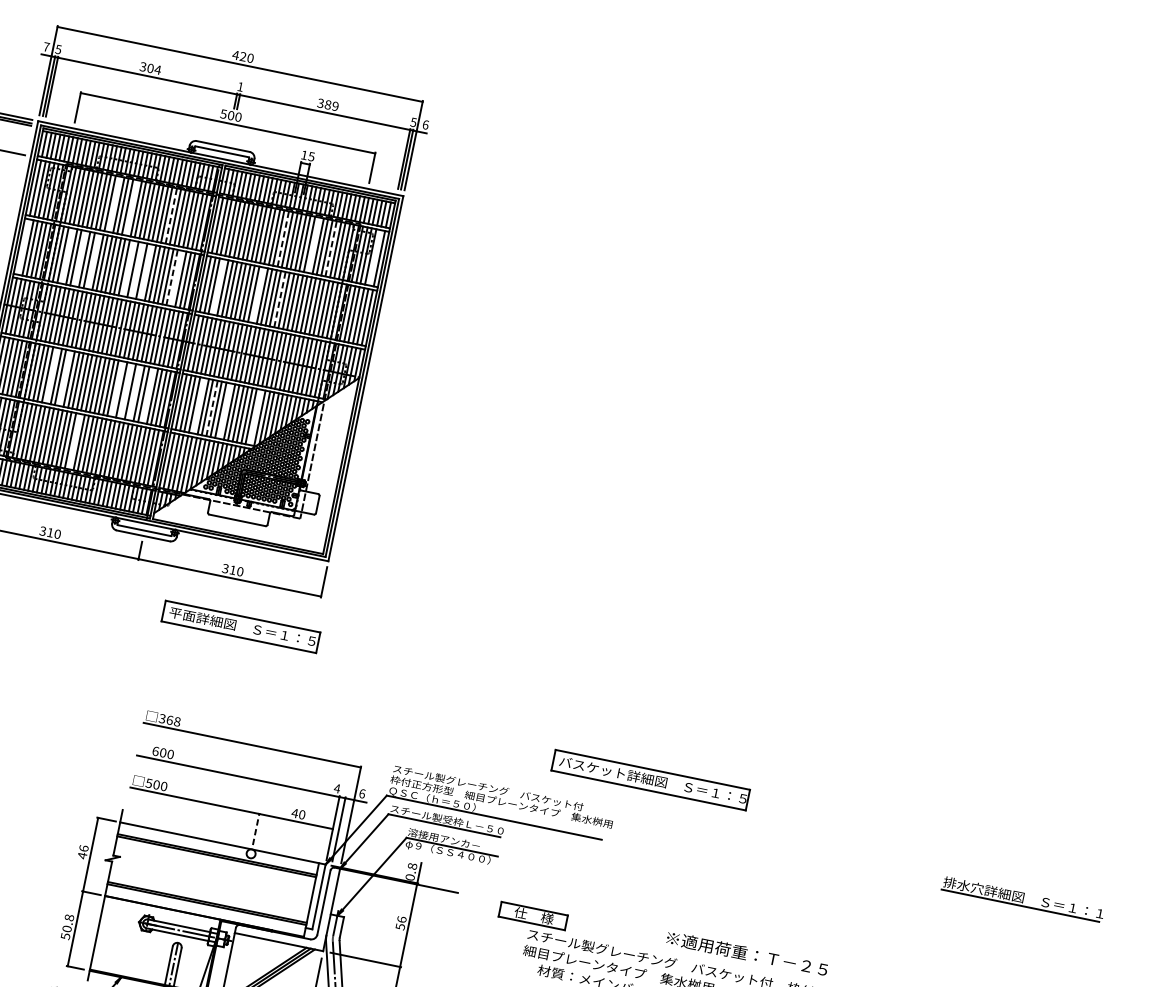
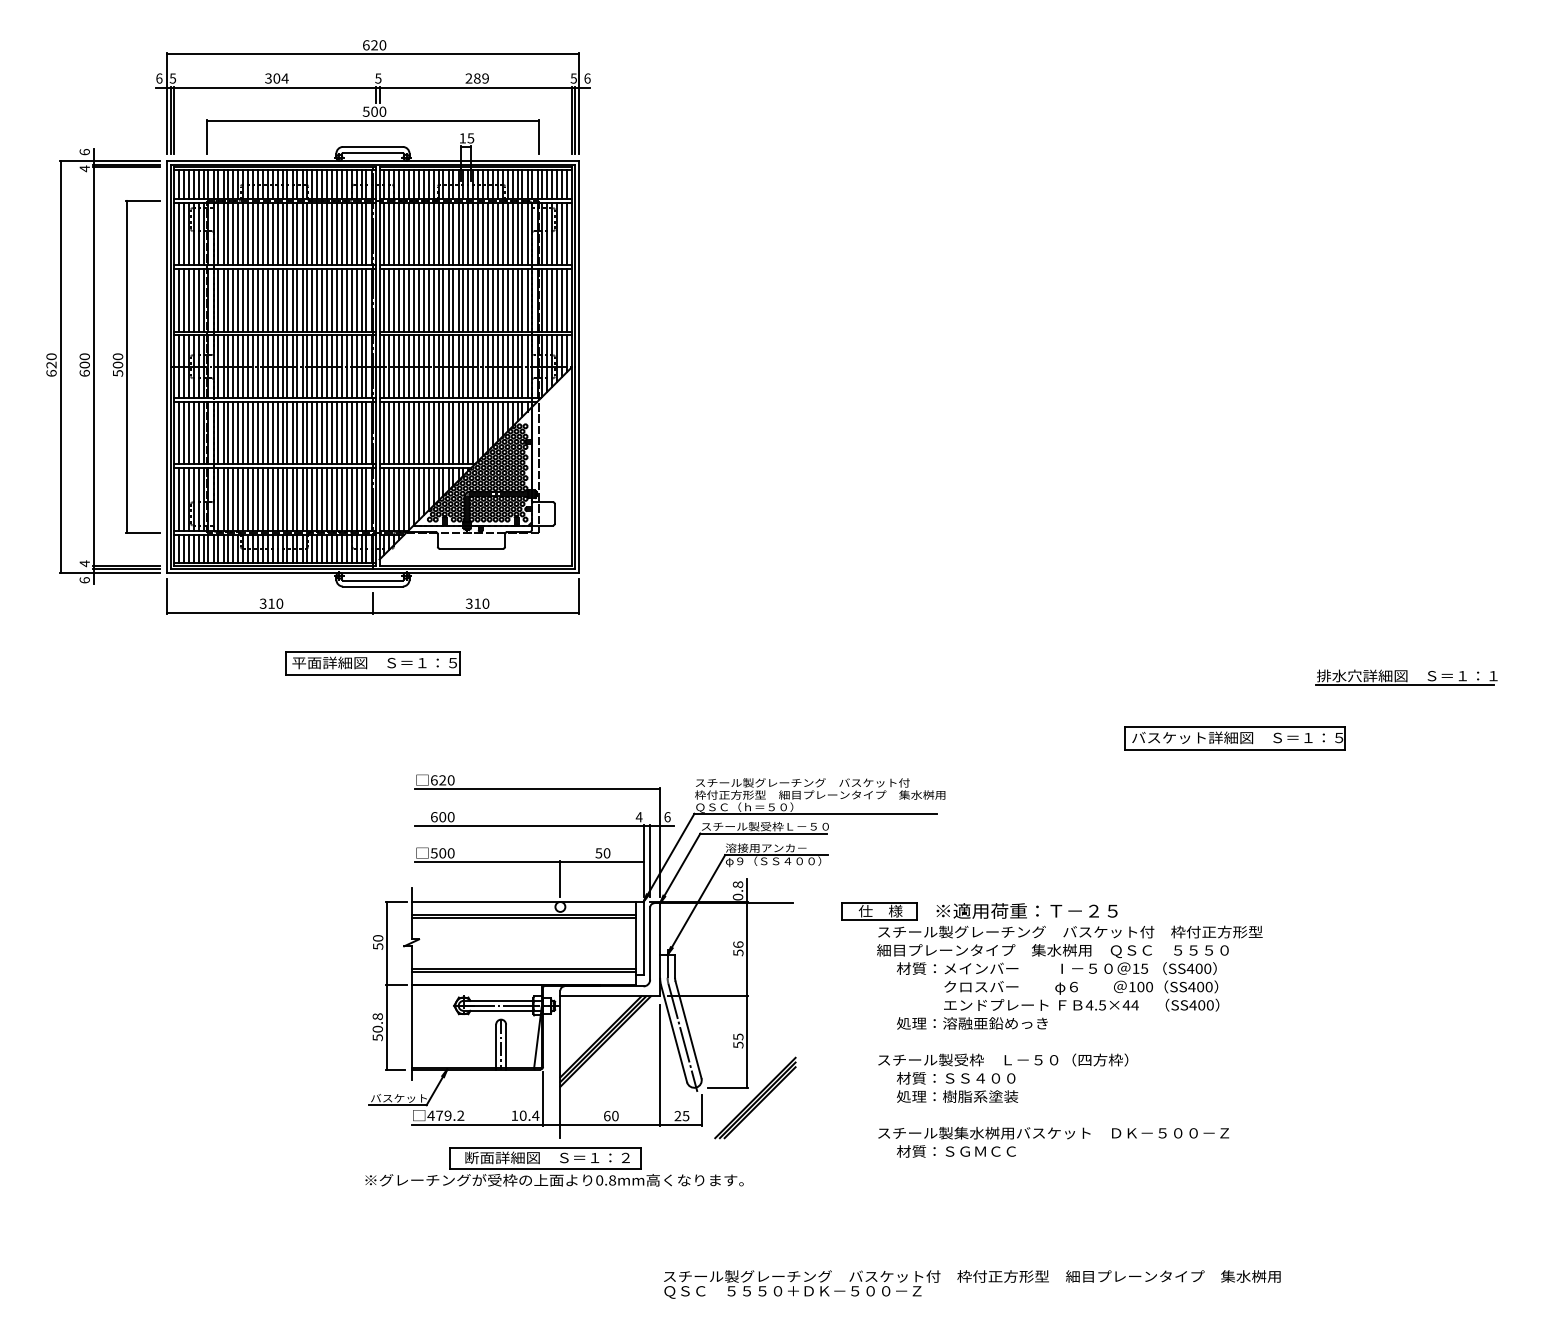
text: (46, 47) -> (159, 78), 7 -> 6
text: (235, 55) -> (365, 45), 420 -> 620
text: (240, 86) -> (378, 78), 1 -> 5
text: (320, 103) -> (468, 78), 389 -> 289
line: (114, 204) -> (267, 233), added
line: (131, 207) -> (287, 233), added
line: (171, 215) -> (332, 233), dashed -> solid
line: (283, 238) -> (458, 233), dashed -> solid
line: (313, 244) -> (492, 233), added
line: (23, 247) -> (178, 300), added
line: (331, 248) -> (512, 233), dashed -> solid
line: (67, 256) -> (228, 300), added
line: (374, 257) -> (561, 233), added
line: (80, 258) -> (243, 300), added
line: (93, 261) -> (257, 300), added
line: (128, 268) -> (297, 300), added
line: (137, 270) -> (307, 300), added
line: (146, 272) -> (317, 300), added
line: (172, 276) -> (346, 299), dashed -> solid
line: (176, 278) -> (351, 300), added
line: (218, 287) -> (399, 300), added
line: (257, 295) -> (443, 300), added
line: (280, 299) -> (468, 299), dashed -> solid
line: (52, 375) -> (238, 432), added
line: (65, 377) -> (253, 432), added
line: (117, 388) -> (312, 432), added
line: (126, 390) -> (322, 432), added
line: (135, 392) -> (332, 432), added
line: (147, 394) -> (346, 432), added
line: (199, 405) -> (404, 432), added
line: (212, 407) -> (419, 432), dashed -> solid
line: (224, 410) -> (433, 432), added
line: (255, 416) -> (468, 432), added
line: (74, 441) -> (277, 499), added
part: (240, 626) -> (372, 663), moved
text: (169, 720) -> (442, 780), 368 -> 620
part: (650, 780) -> (1234, 738), moved
text: (294, 813) -> (598, 853), 40 -> 50
line: (256, 828) -> (560, 878), dashed -> solid
text: (83, 852) -> (378, 942), 46 -> 50
part: (1022, 899) -> (1406, 677), moved
text: (746, 953) -> (1026, 910), moved

